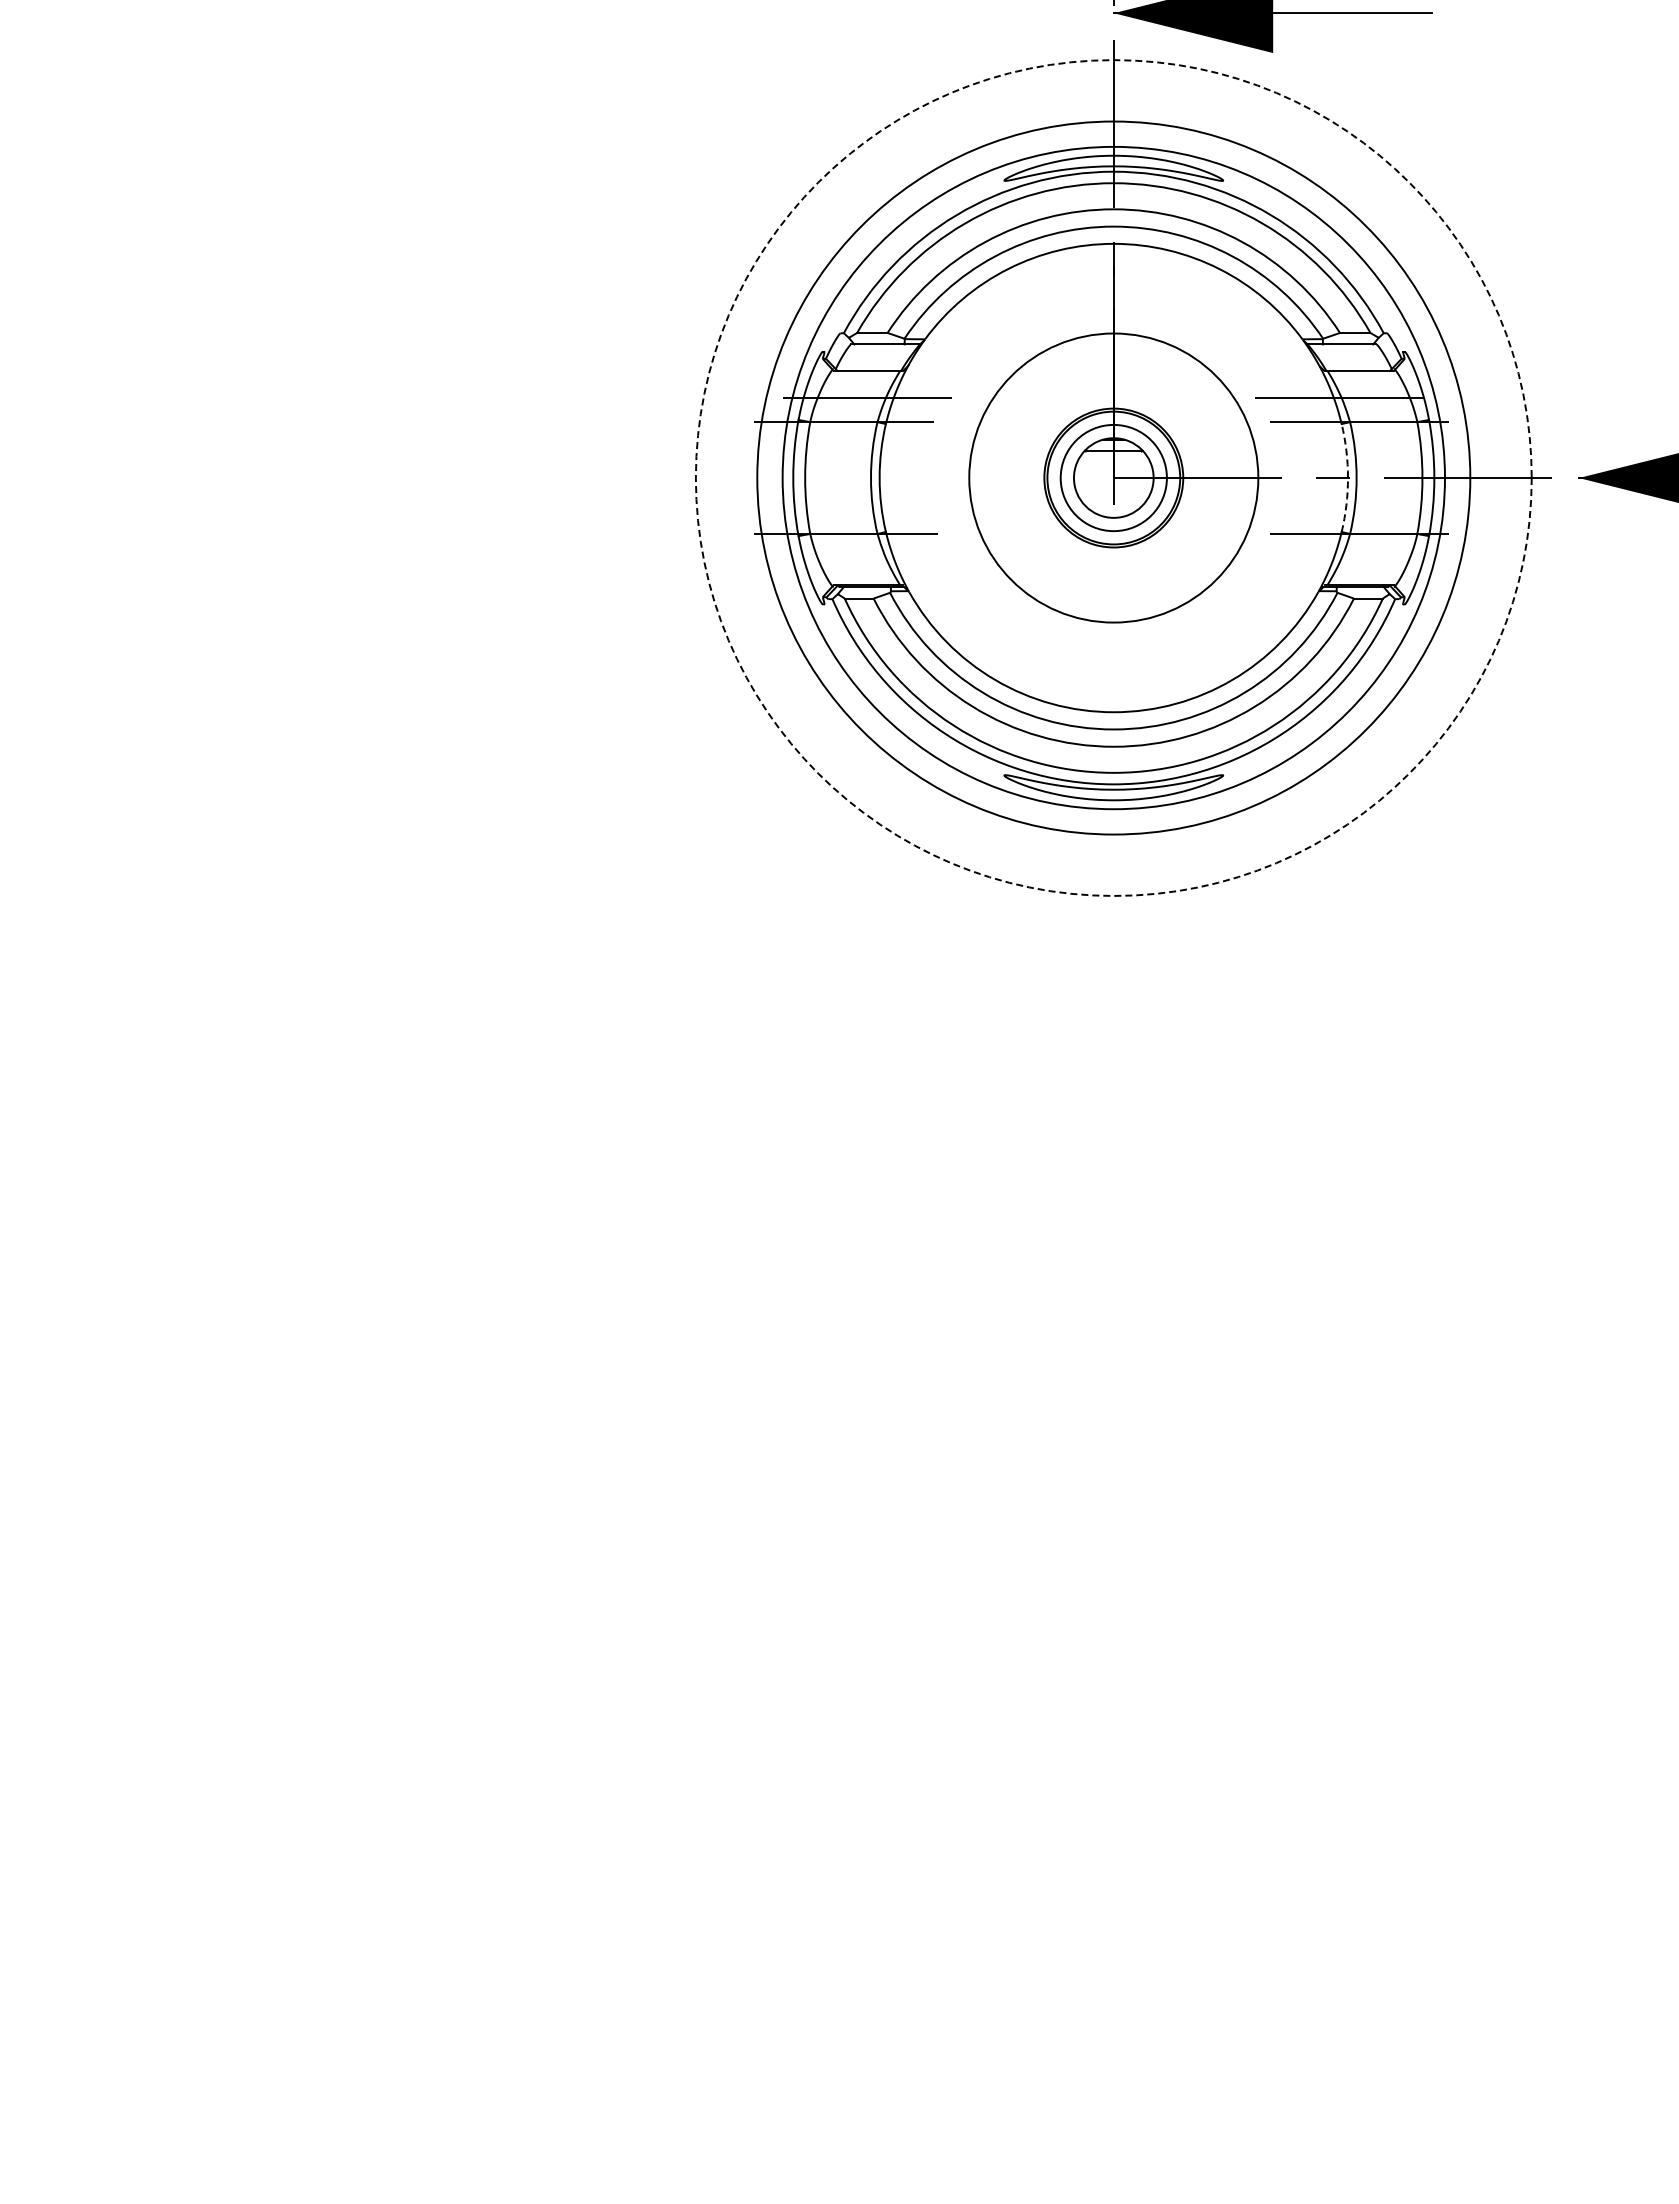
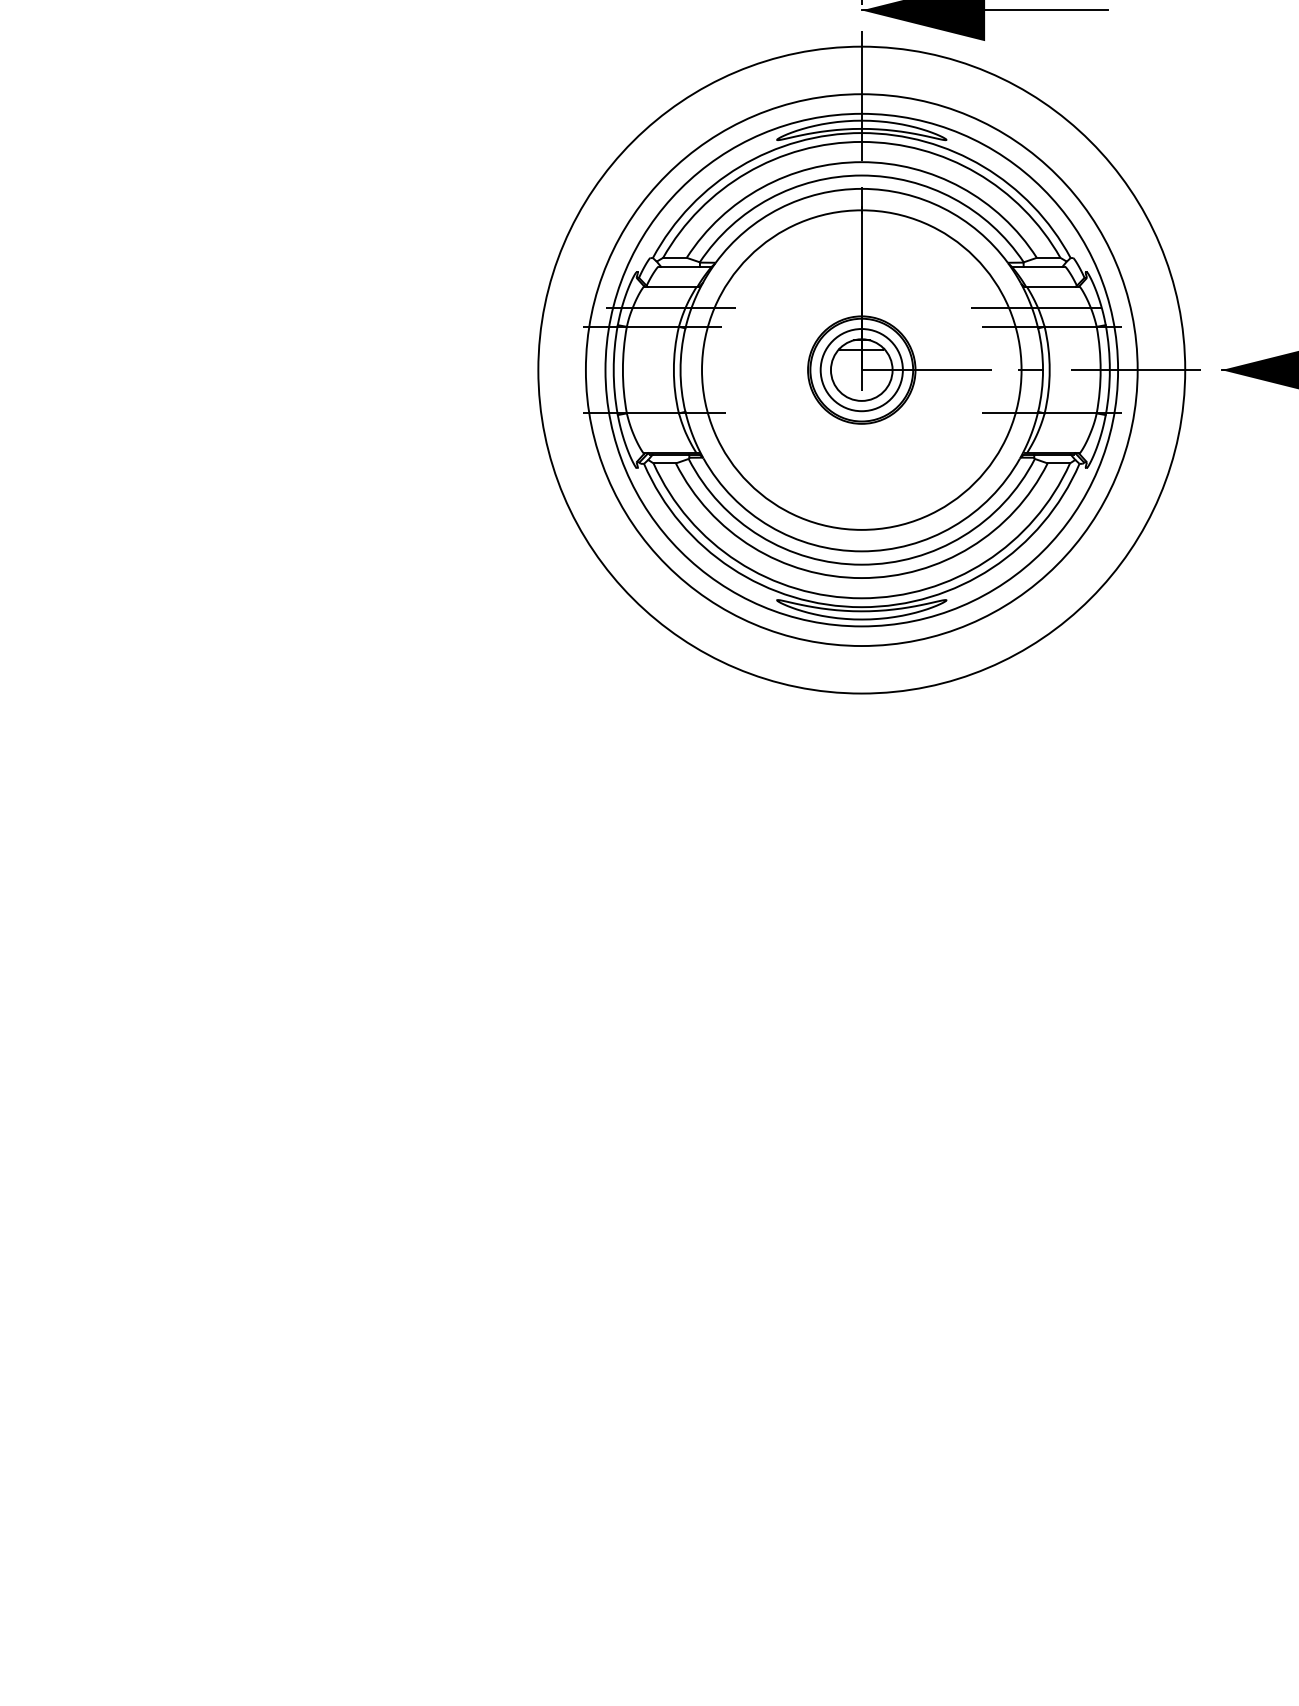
circle: (1113, 477) -> (861, 369), dashed -> solid
circle: (1113, 477) -> (861, 369), size x1.43
arc: (1348, 478) -> (1043, 370), dashed -> solid

